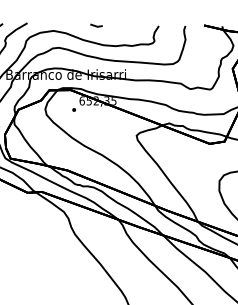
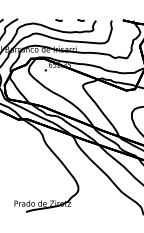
line: (132, 25) -> (80, 20), added

